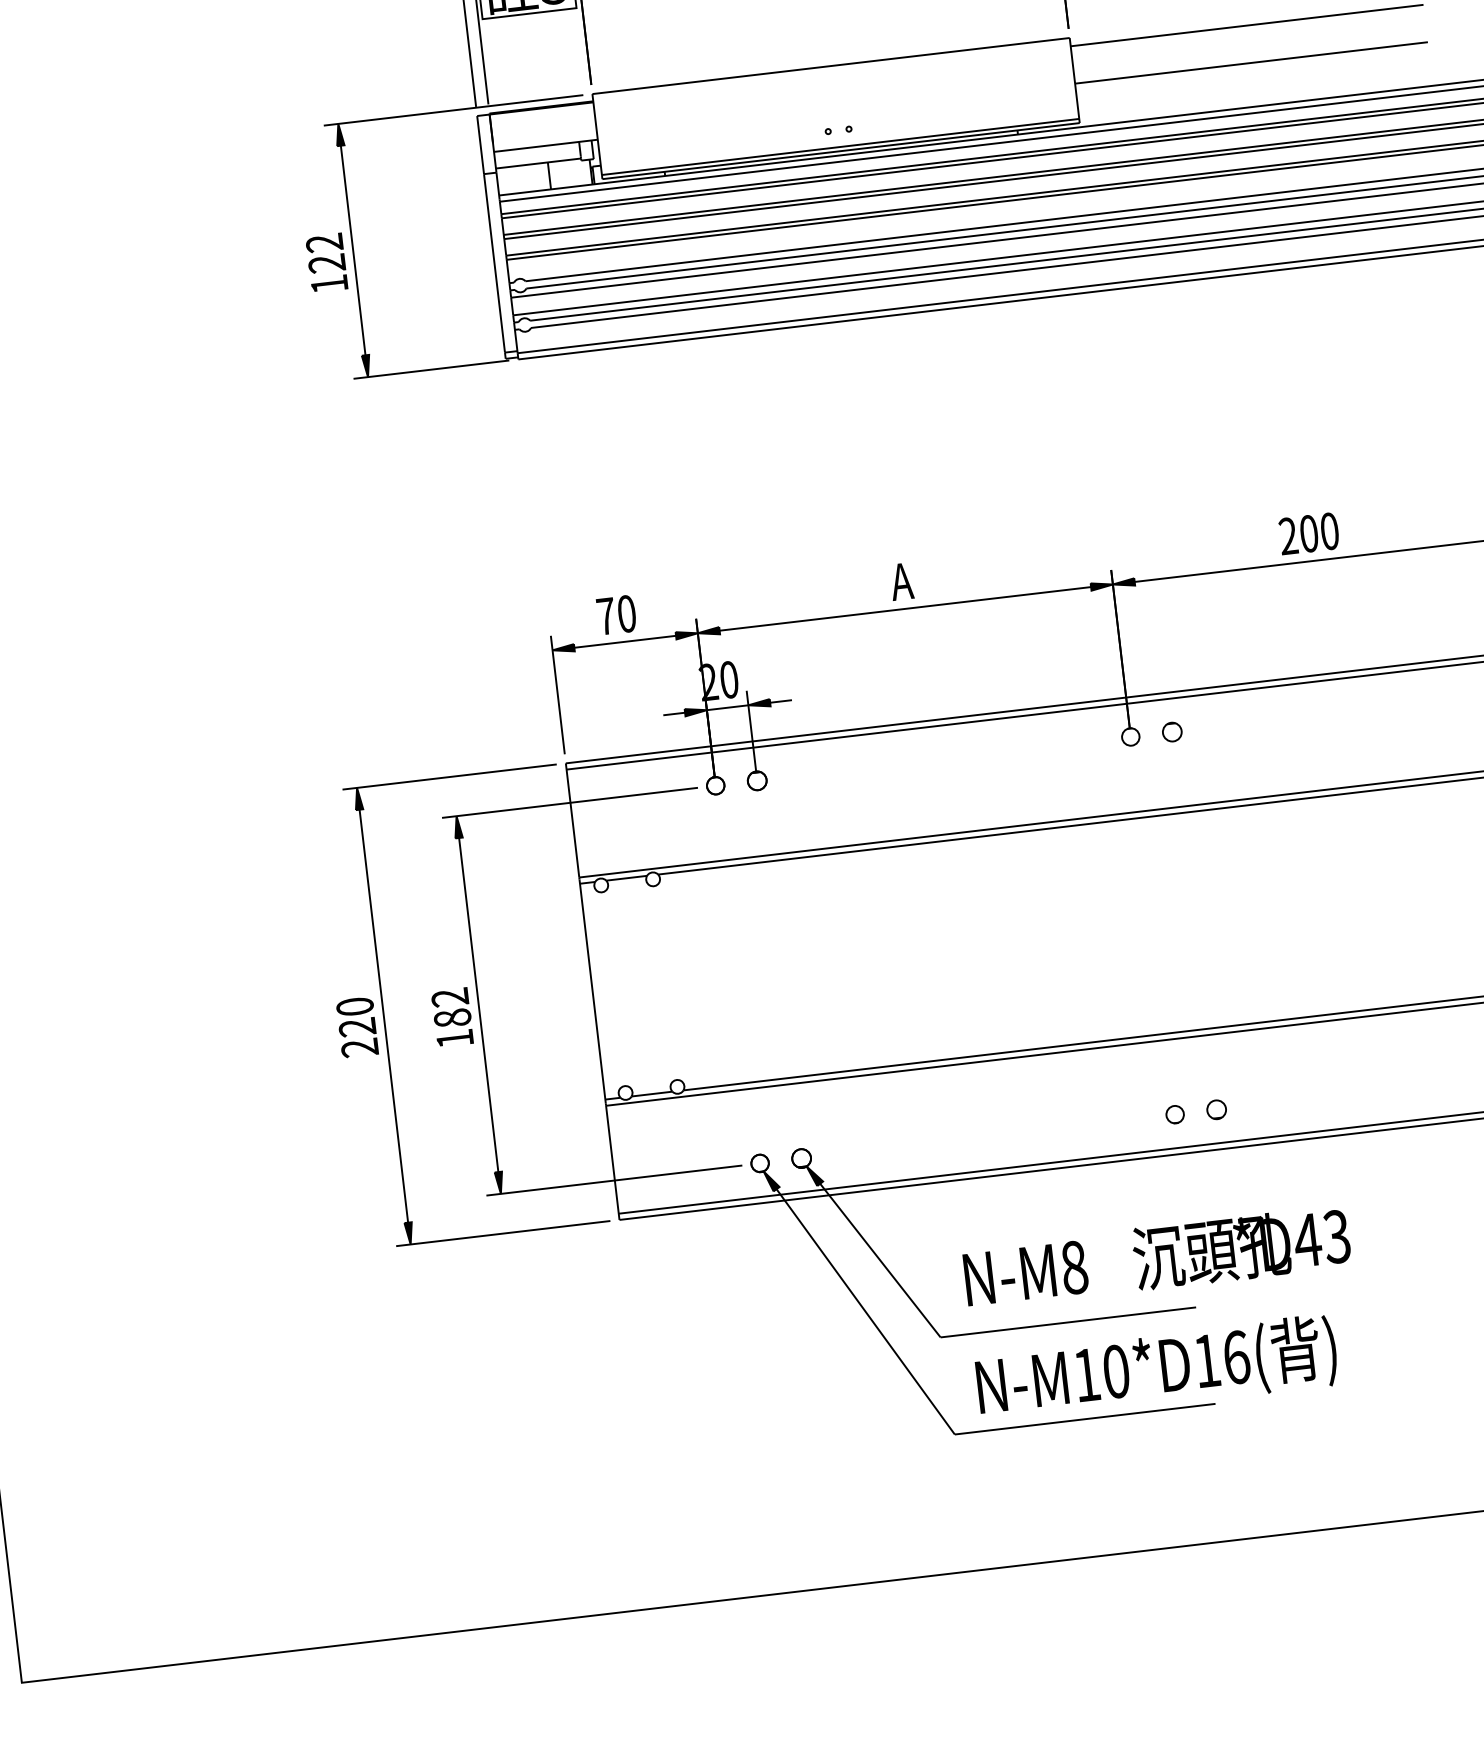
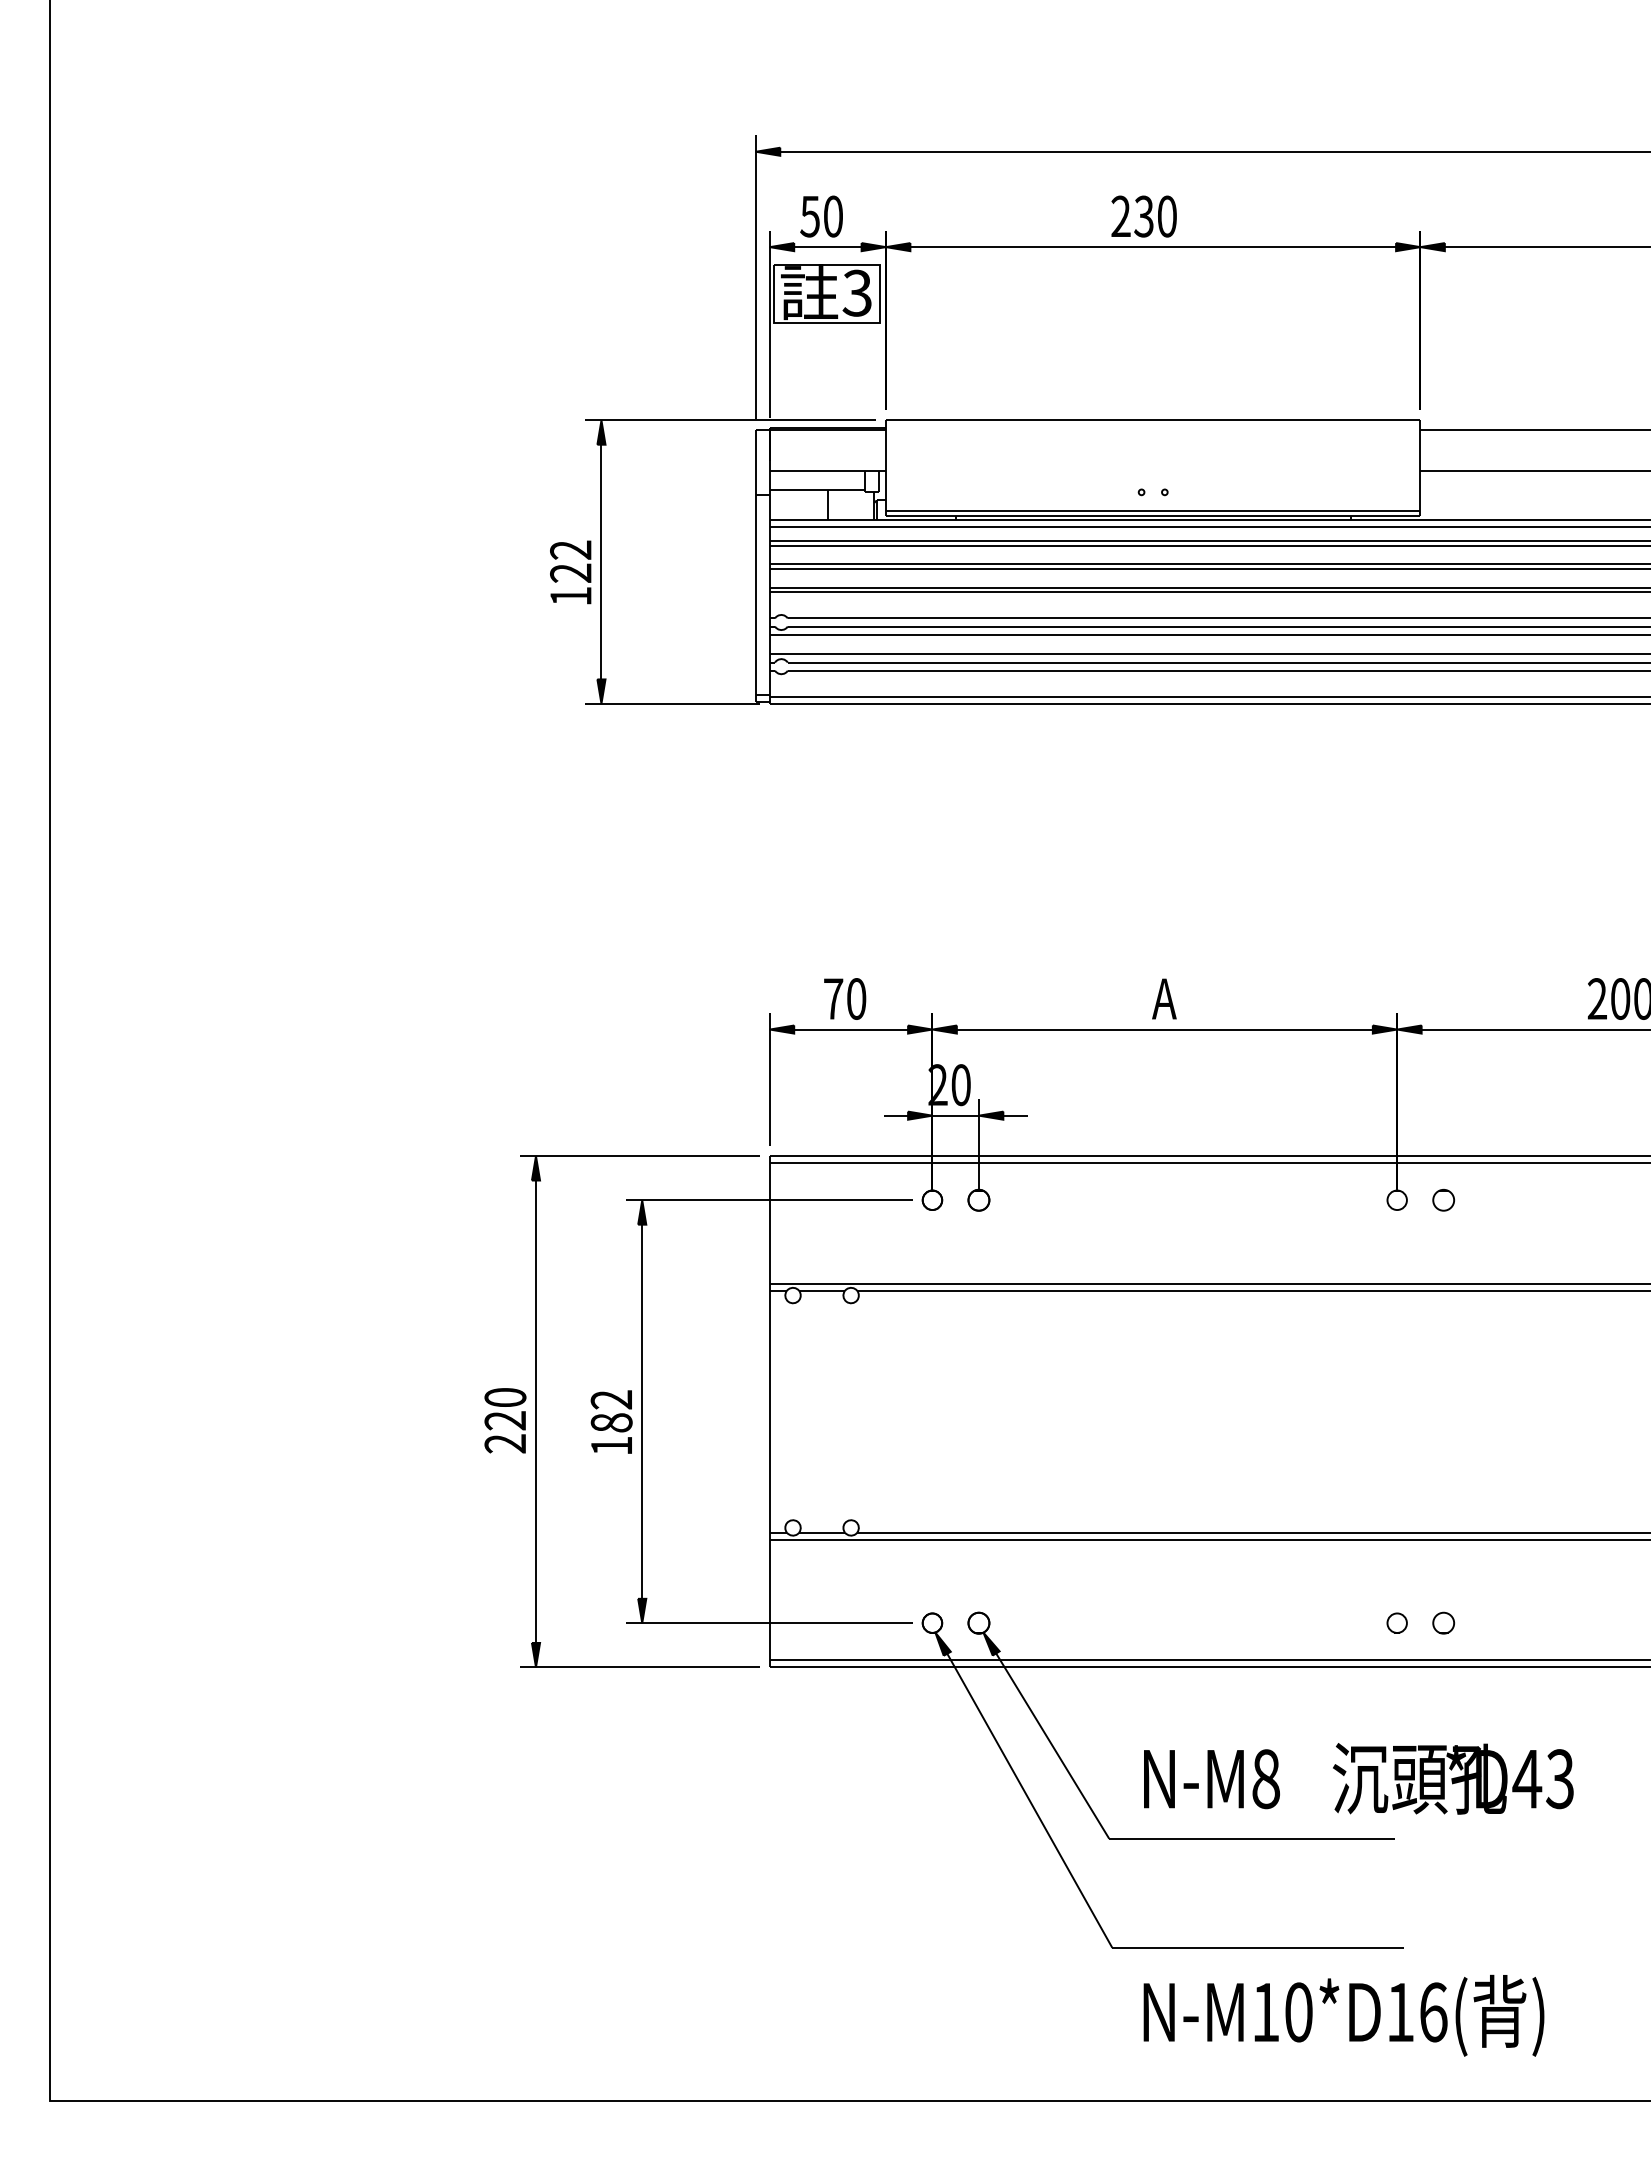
text: (1156, 1369) -> (1343, 2015), moved

